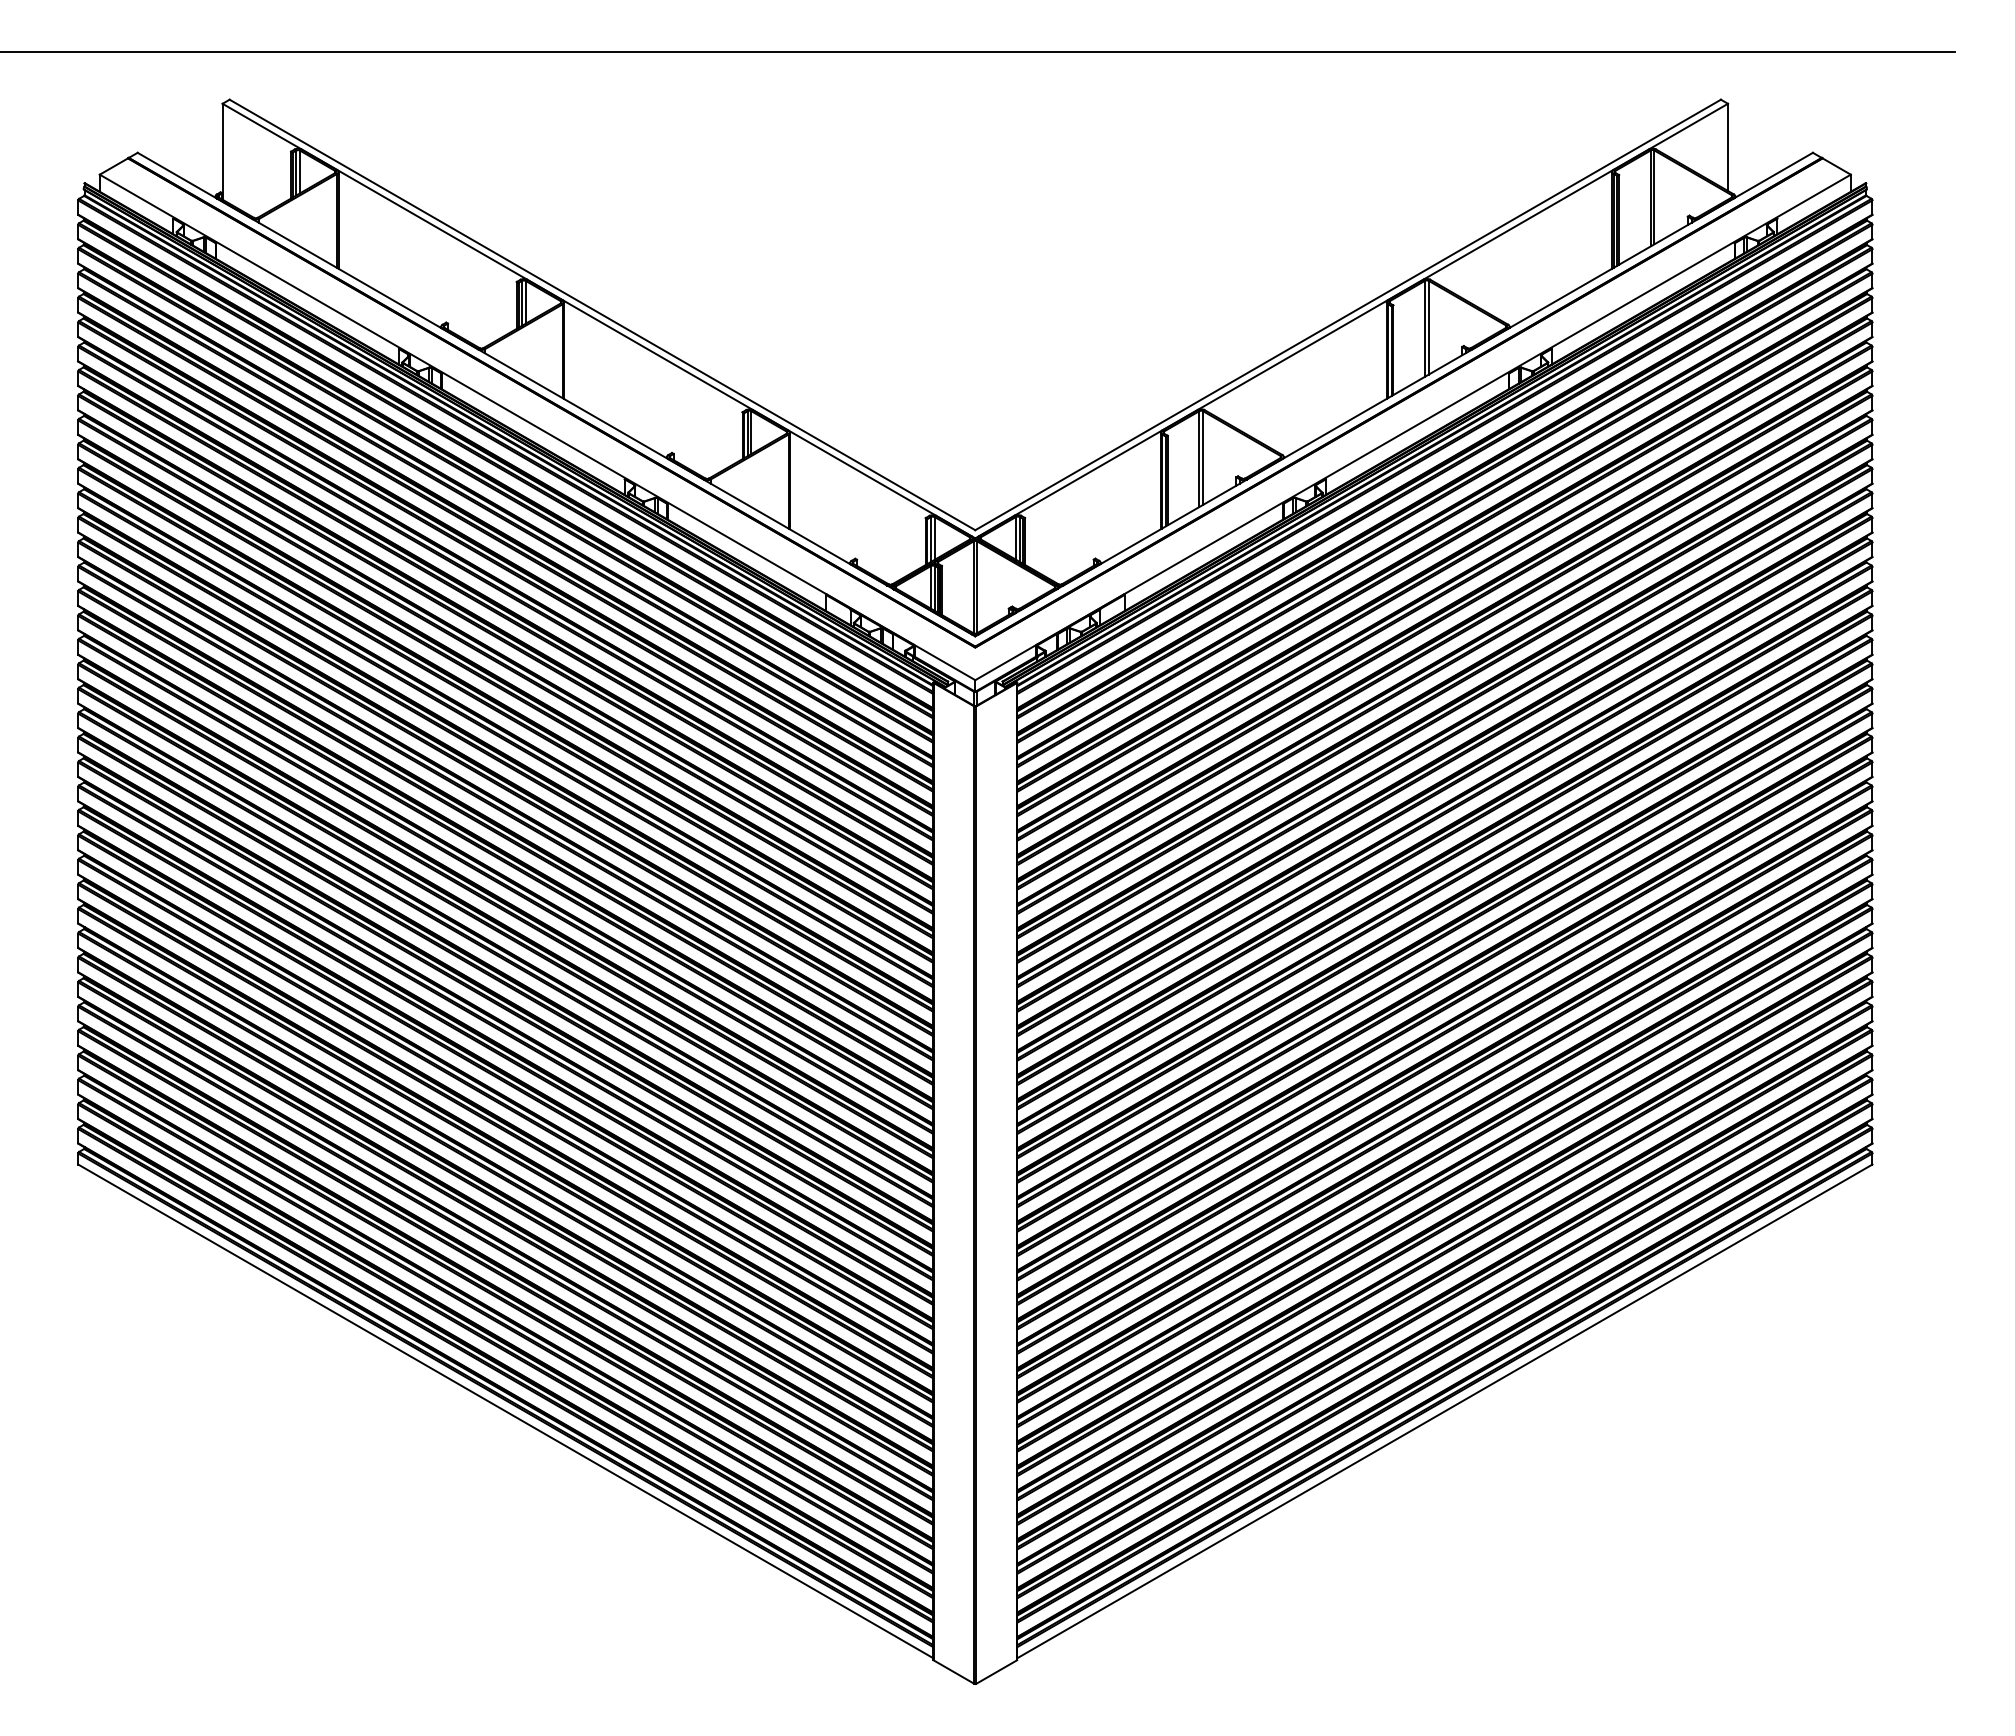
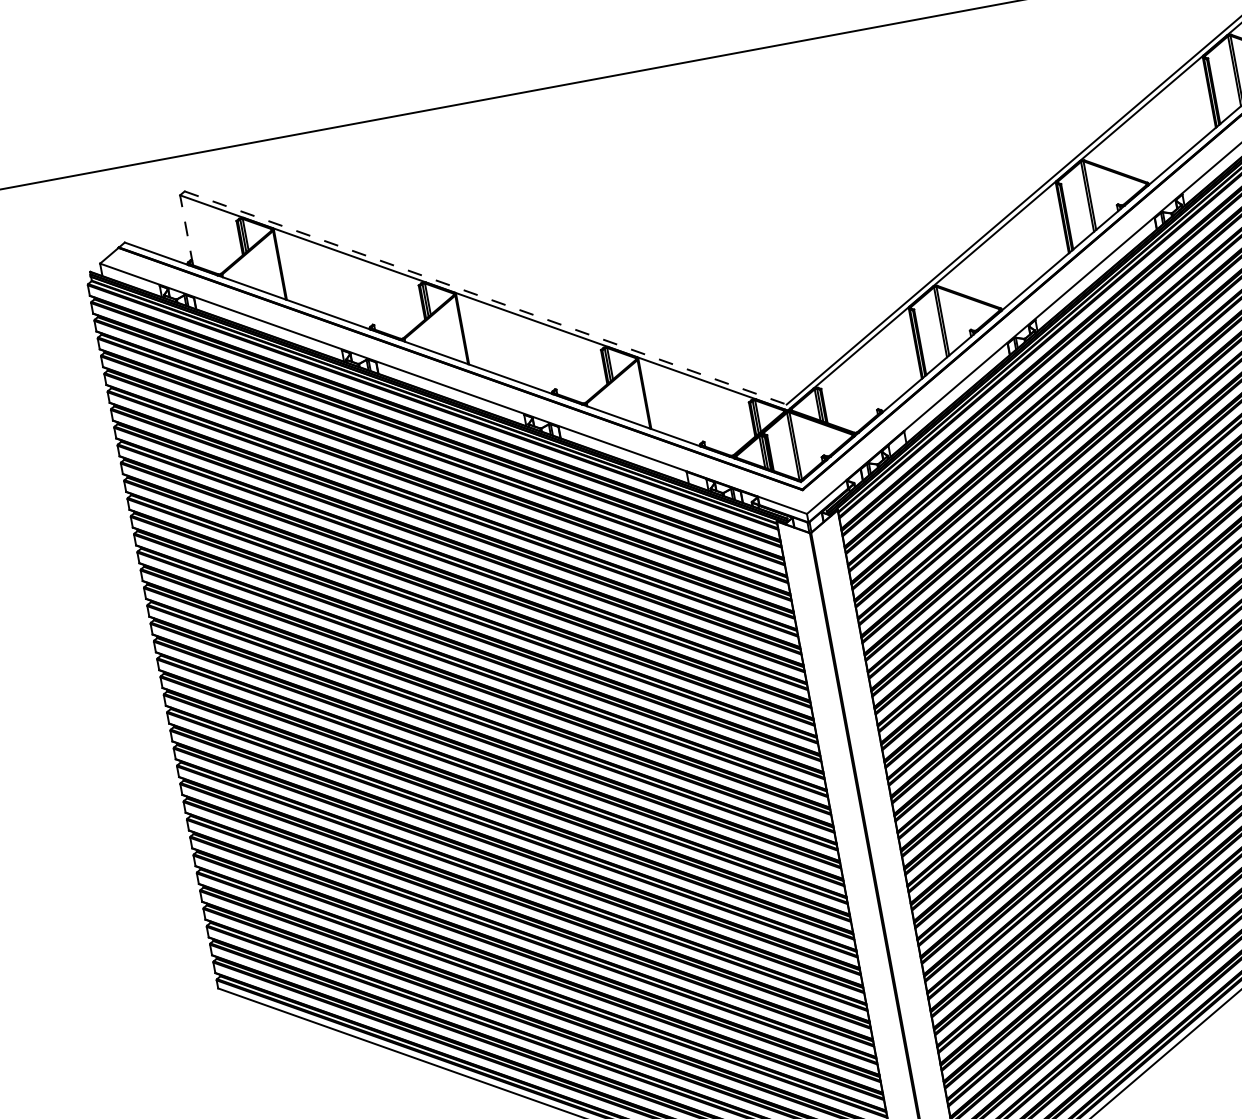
line: (222, 151) -> (186, 230), solid -> dashed
line: (602, 315) -> (485, 298), solid -> dashed

